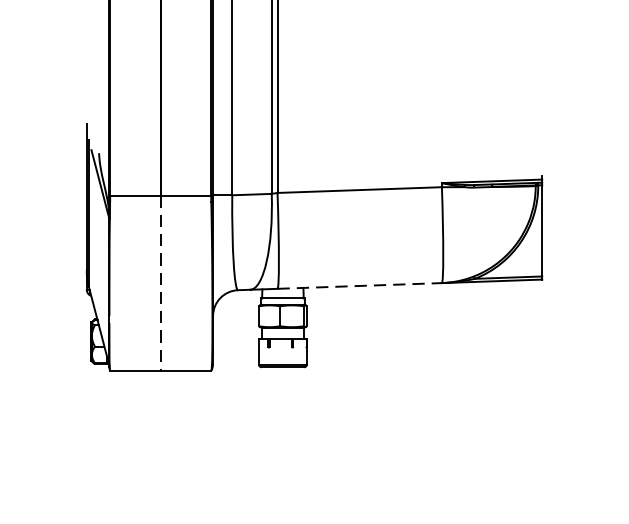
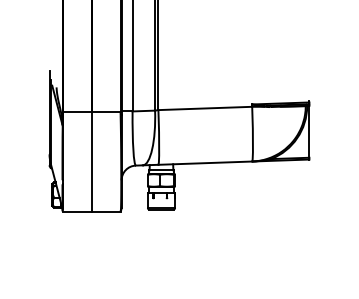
line: (162, 284) -> (92, 162), dashed -> solid
line: (360, 286) -> (205, 163), dashed -> solid

